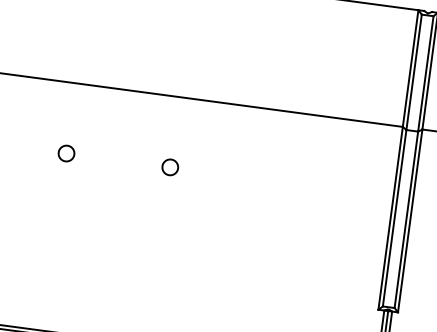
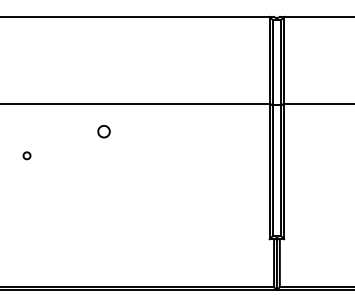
part: (65, 153) -> (26, 155), size x0.6
part: (169, 167) -> (103, 131), moved

